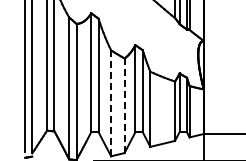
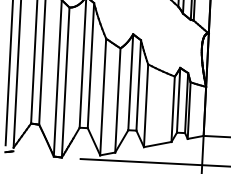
line: (111, 103) -> (103, 97), dashed -> solid
line: (124, 105) -> (117, 100), dashed -> solid

